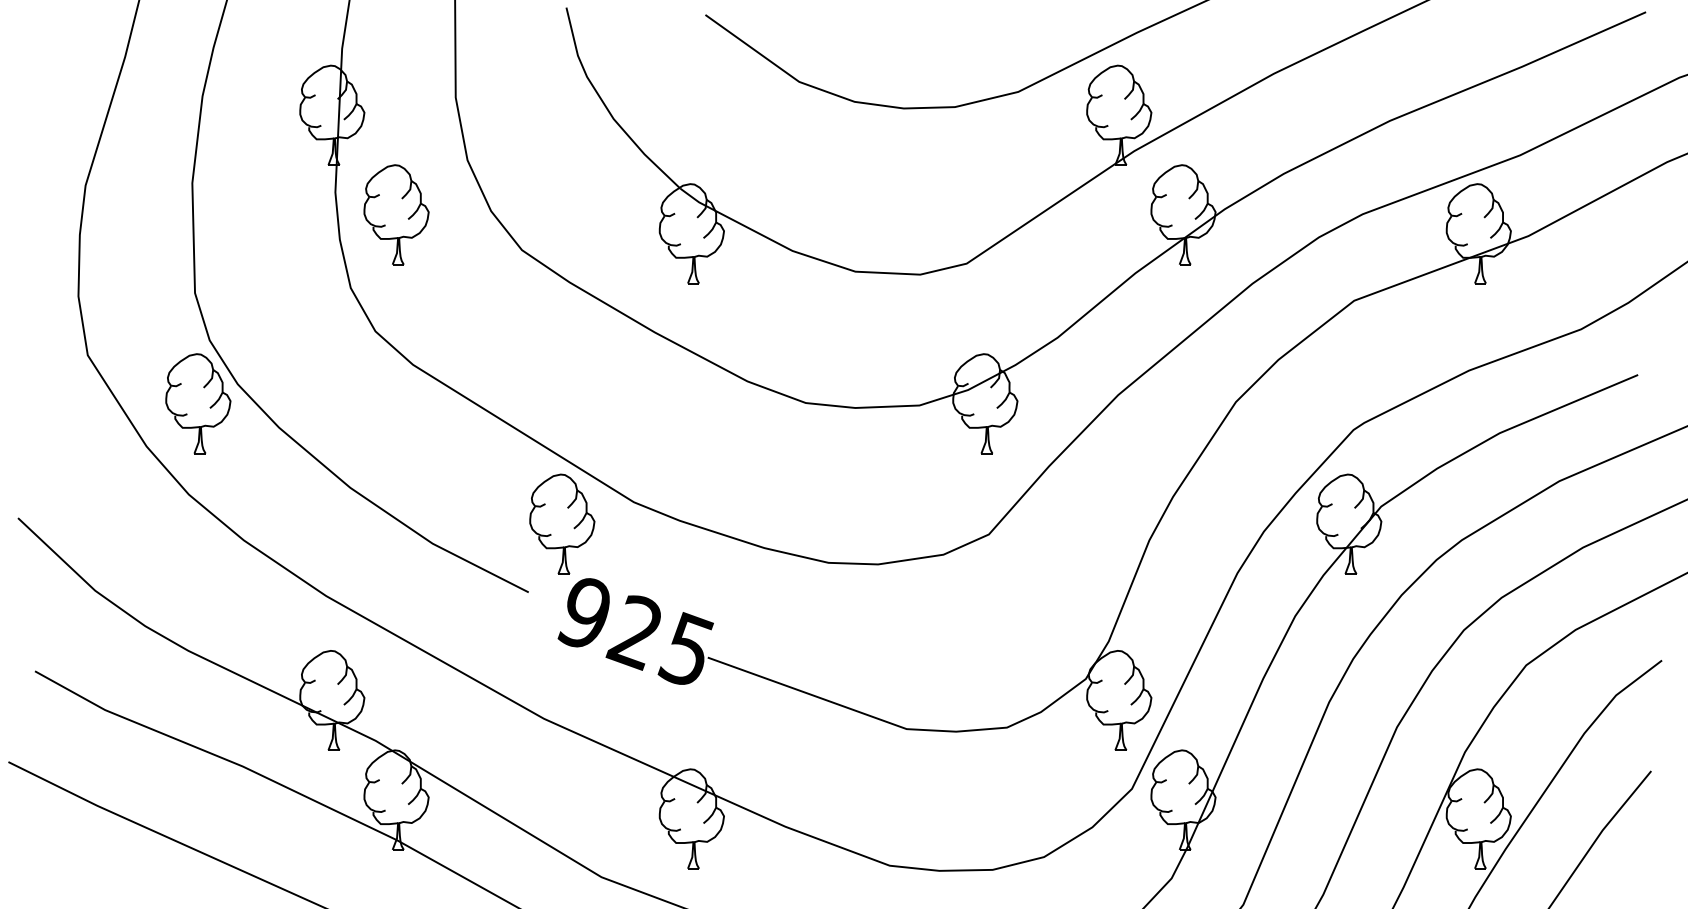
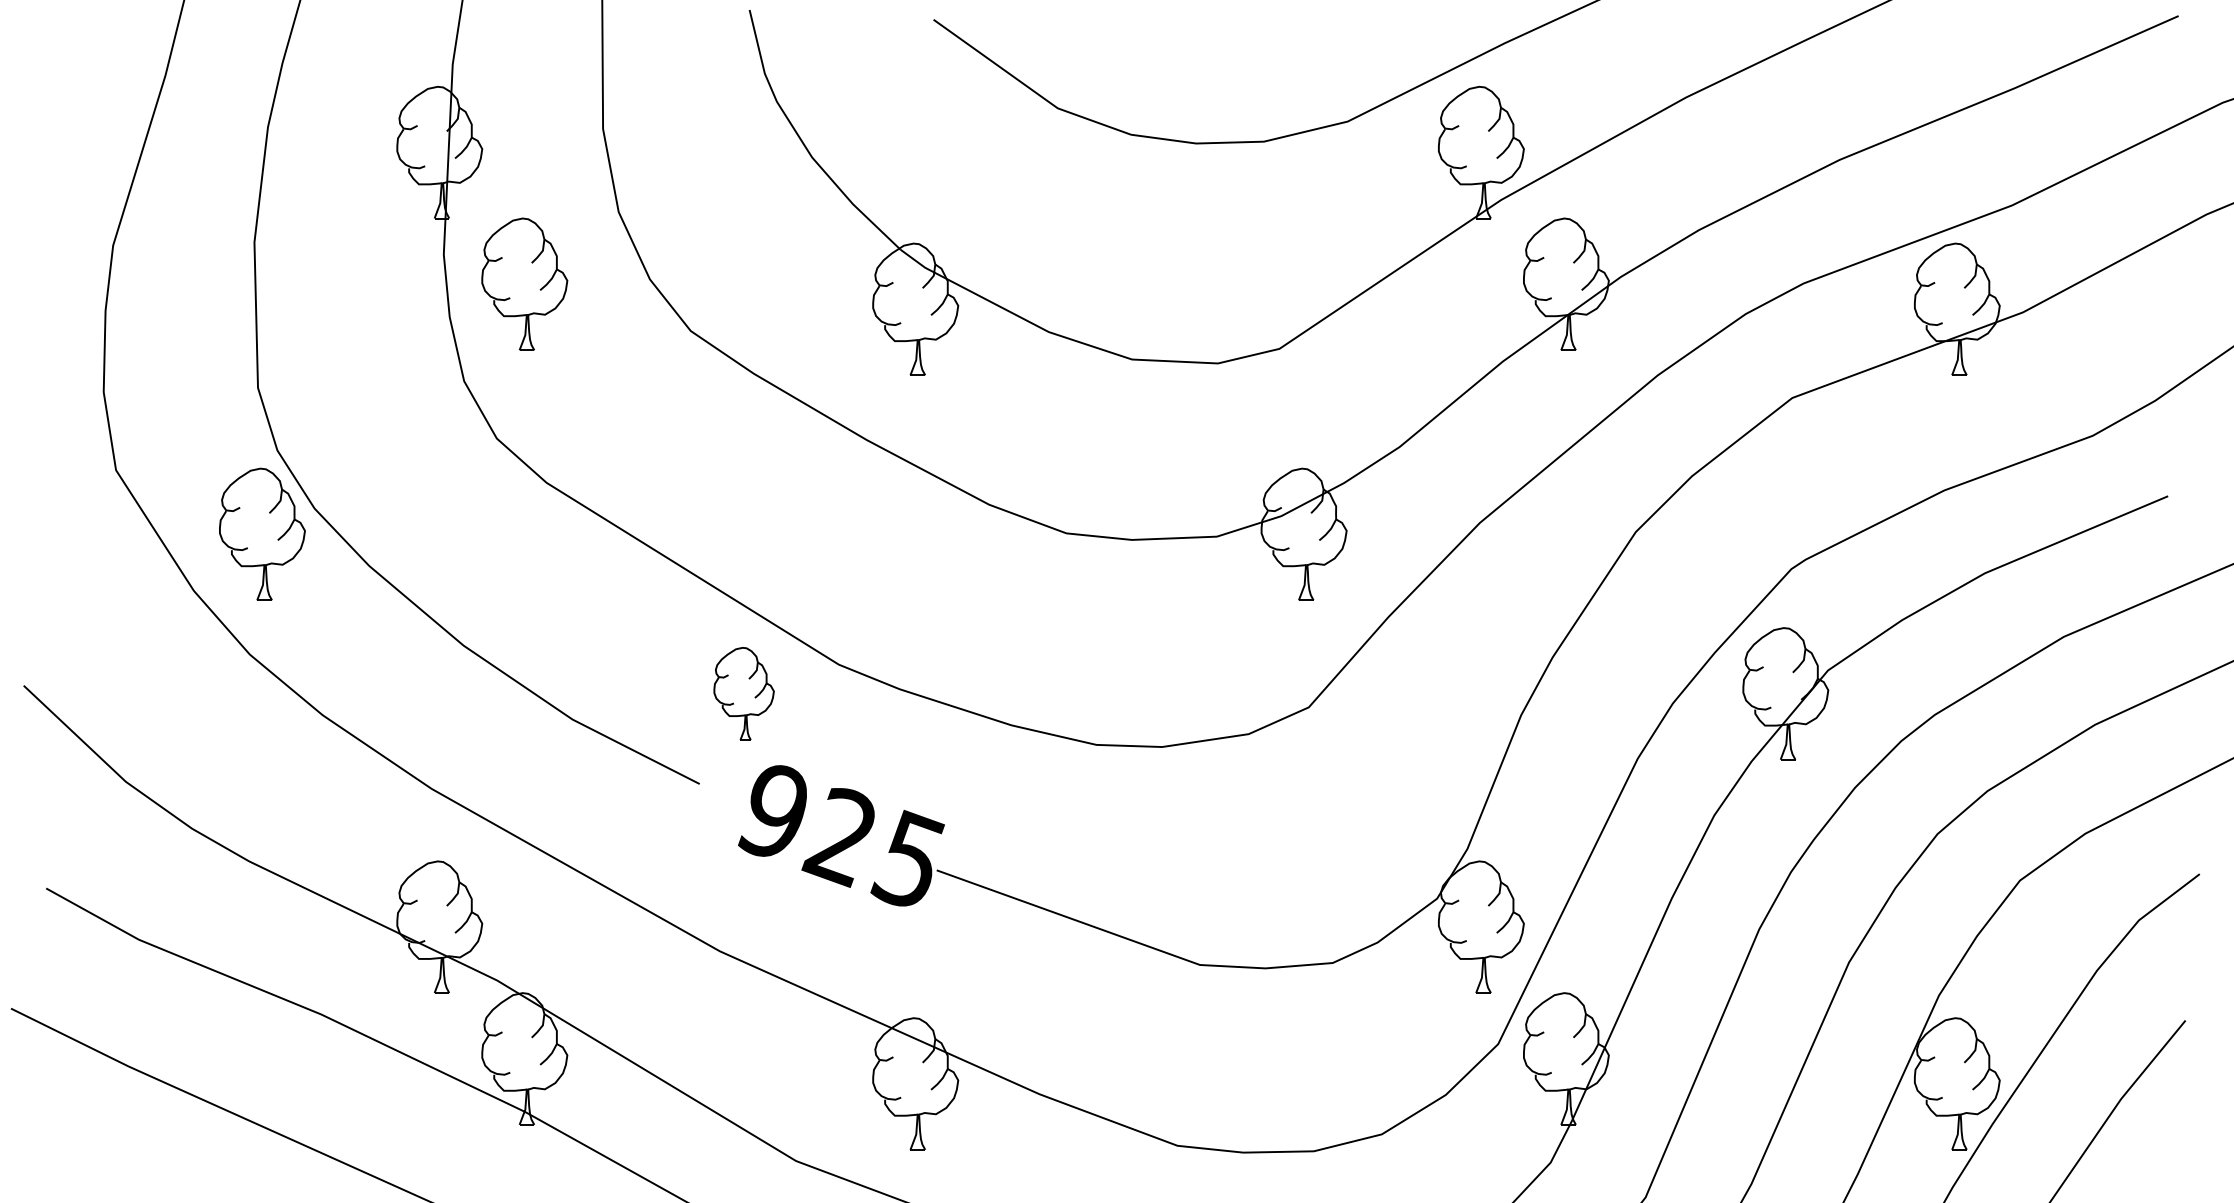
part: (561, 524) -> (743, 693), size x0.7

